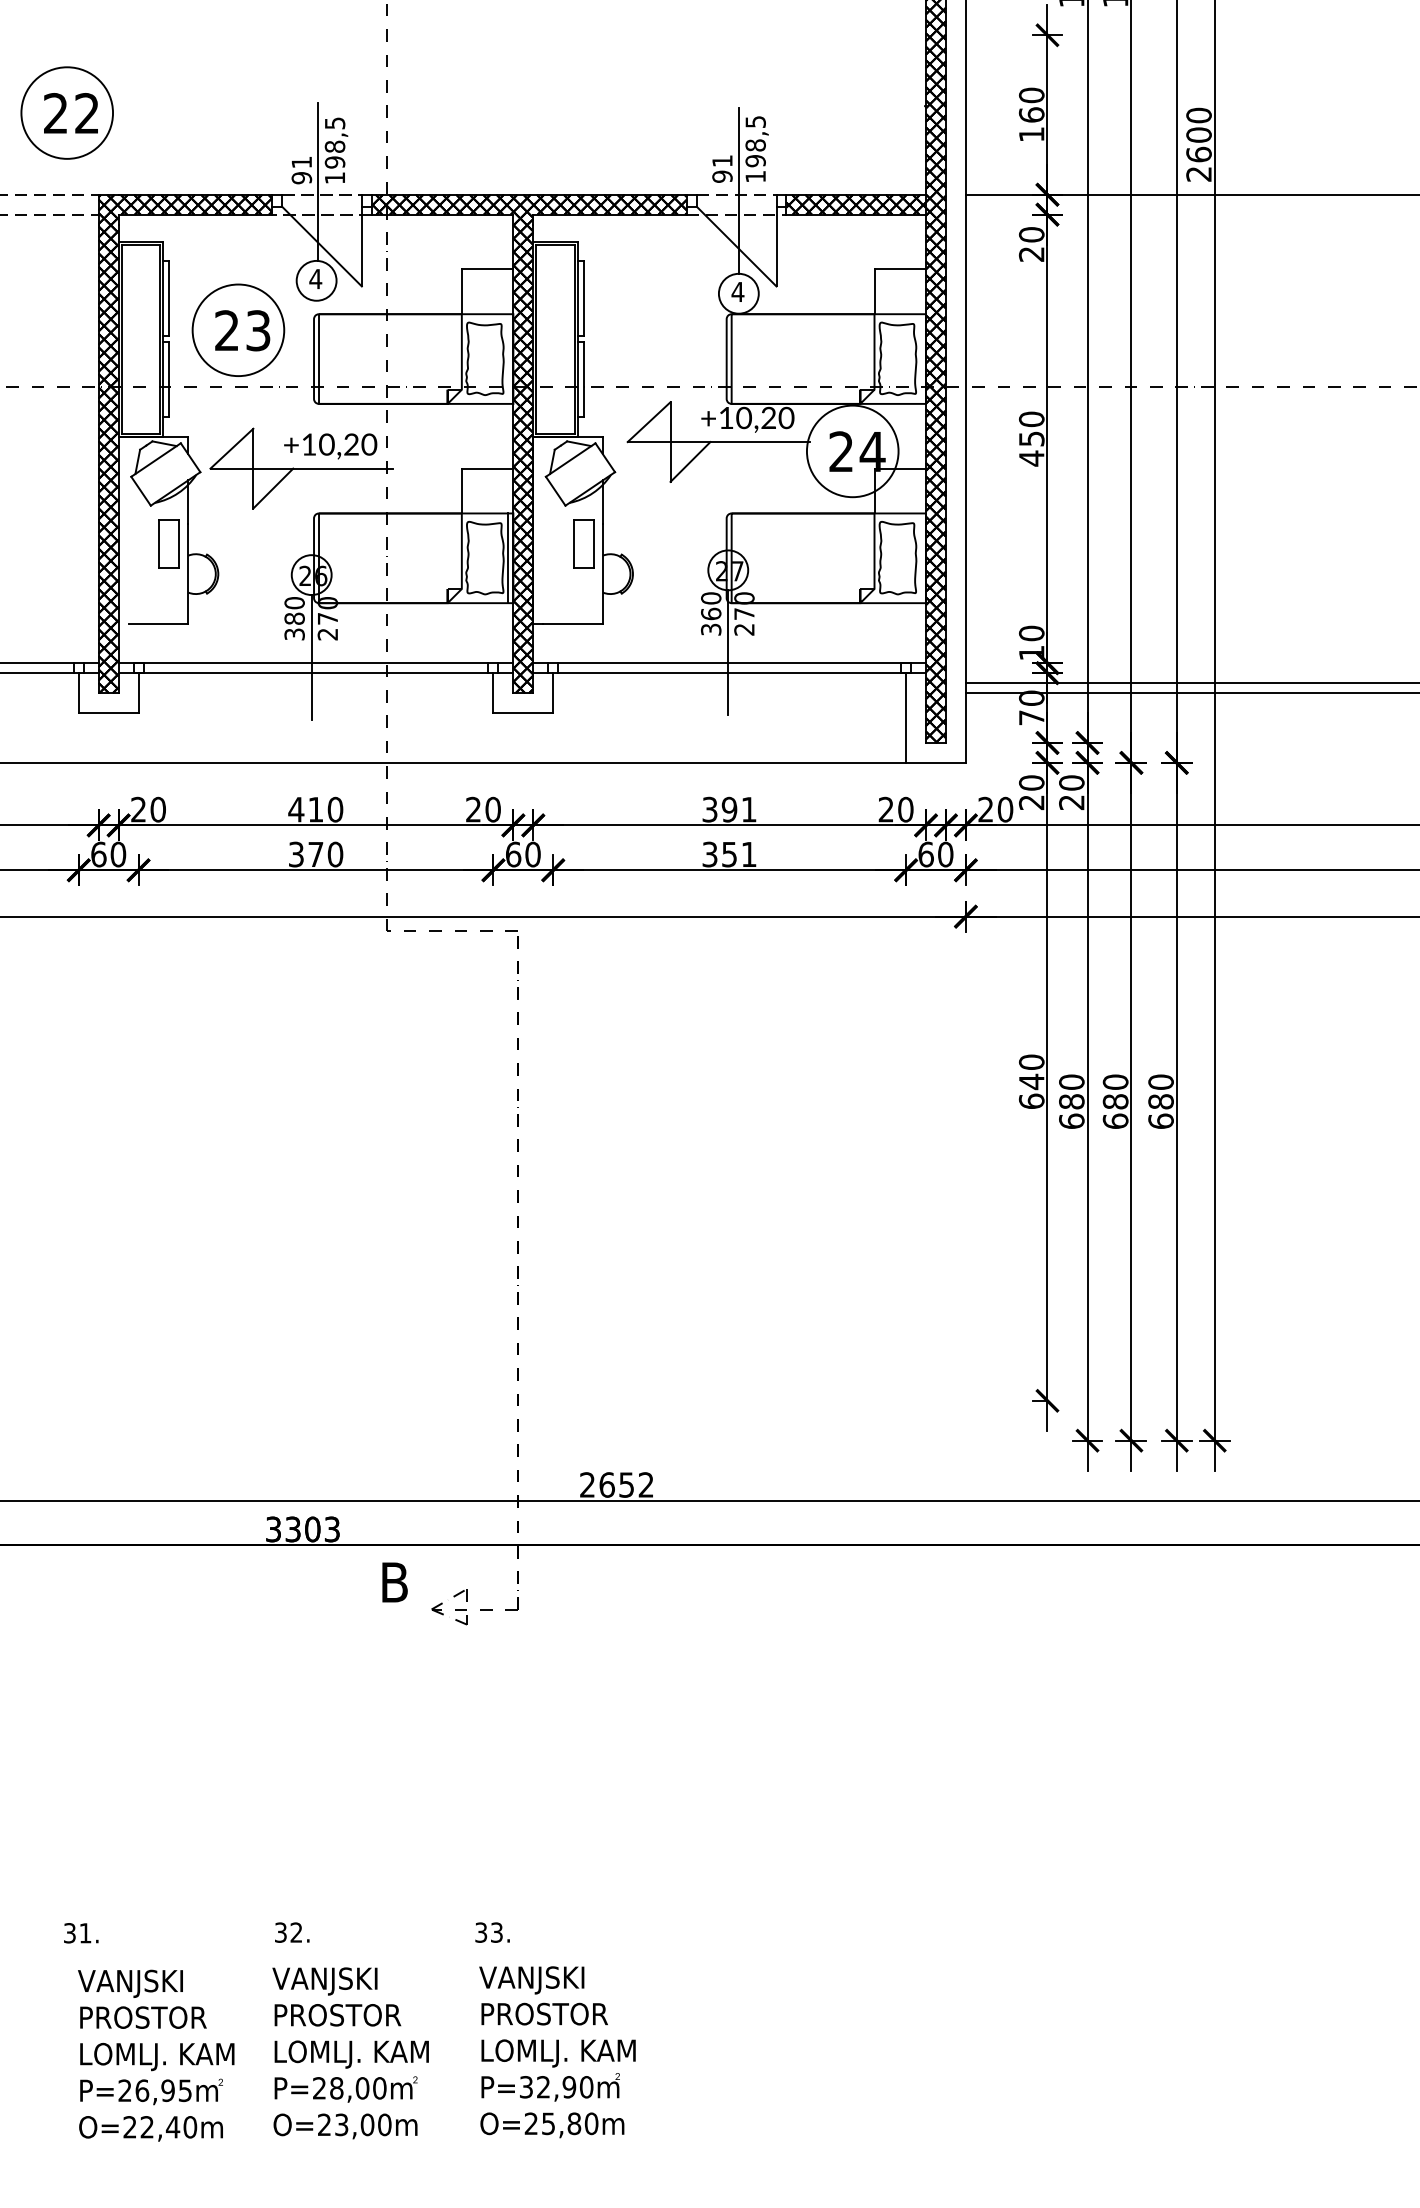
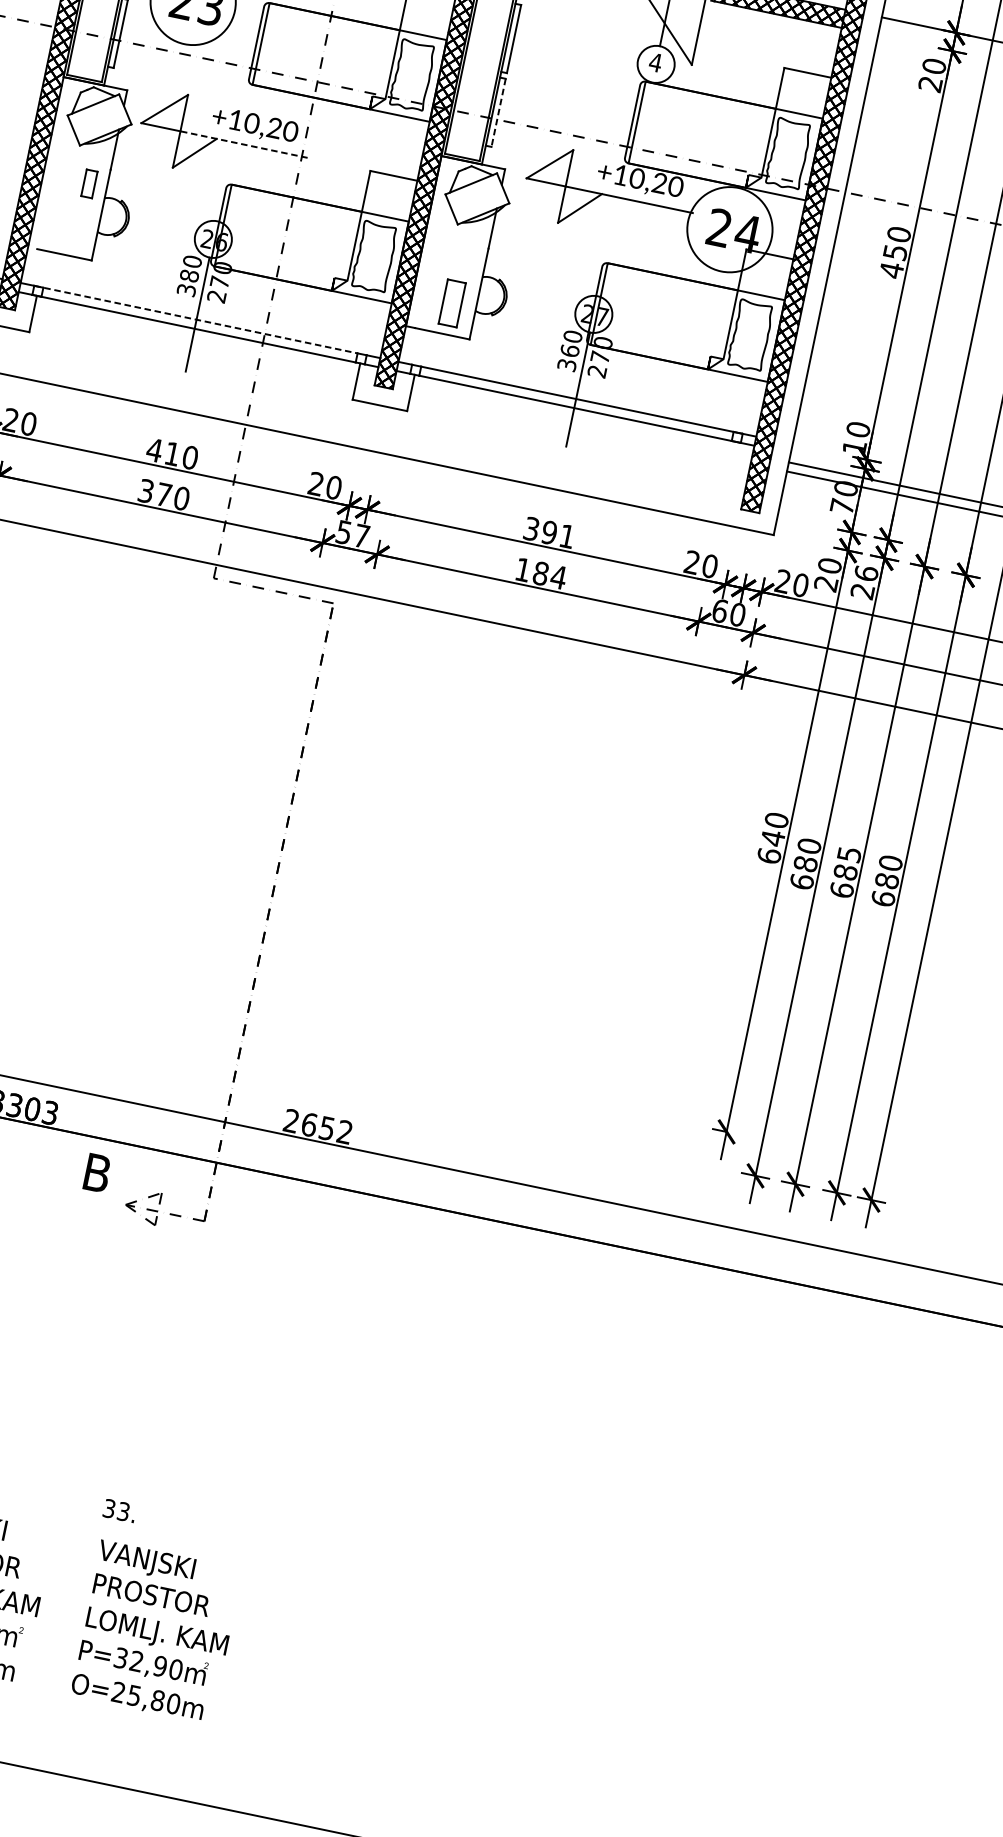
line: (583, 379) -> (498, 112), solid -> dashed
line: (323, 468) -> (244, 144), solid -> dashed
part: (168, 543) -> (88, 183), size x0.6
part: (583, 543) -> (451, 302), moved
line: (508, 558) -> (395, 261), removed
line: (311, 663) -> (196, 319), solid -> dashed
line: (906, 717) -> (728, 482), removed
text: (1071, 782) -> (866, 573), 20 -> 26
text: (523, 854) -> (353, 534), 60 -> 57
text: (729, 854) -> (540, 573), 351 -> 184
text: (1115, 1081) -> (849, 853), 680 -> 685

